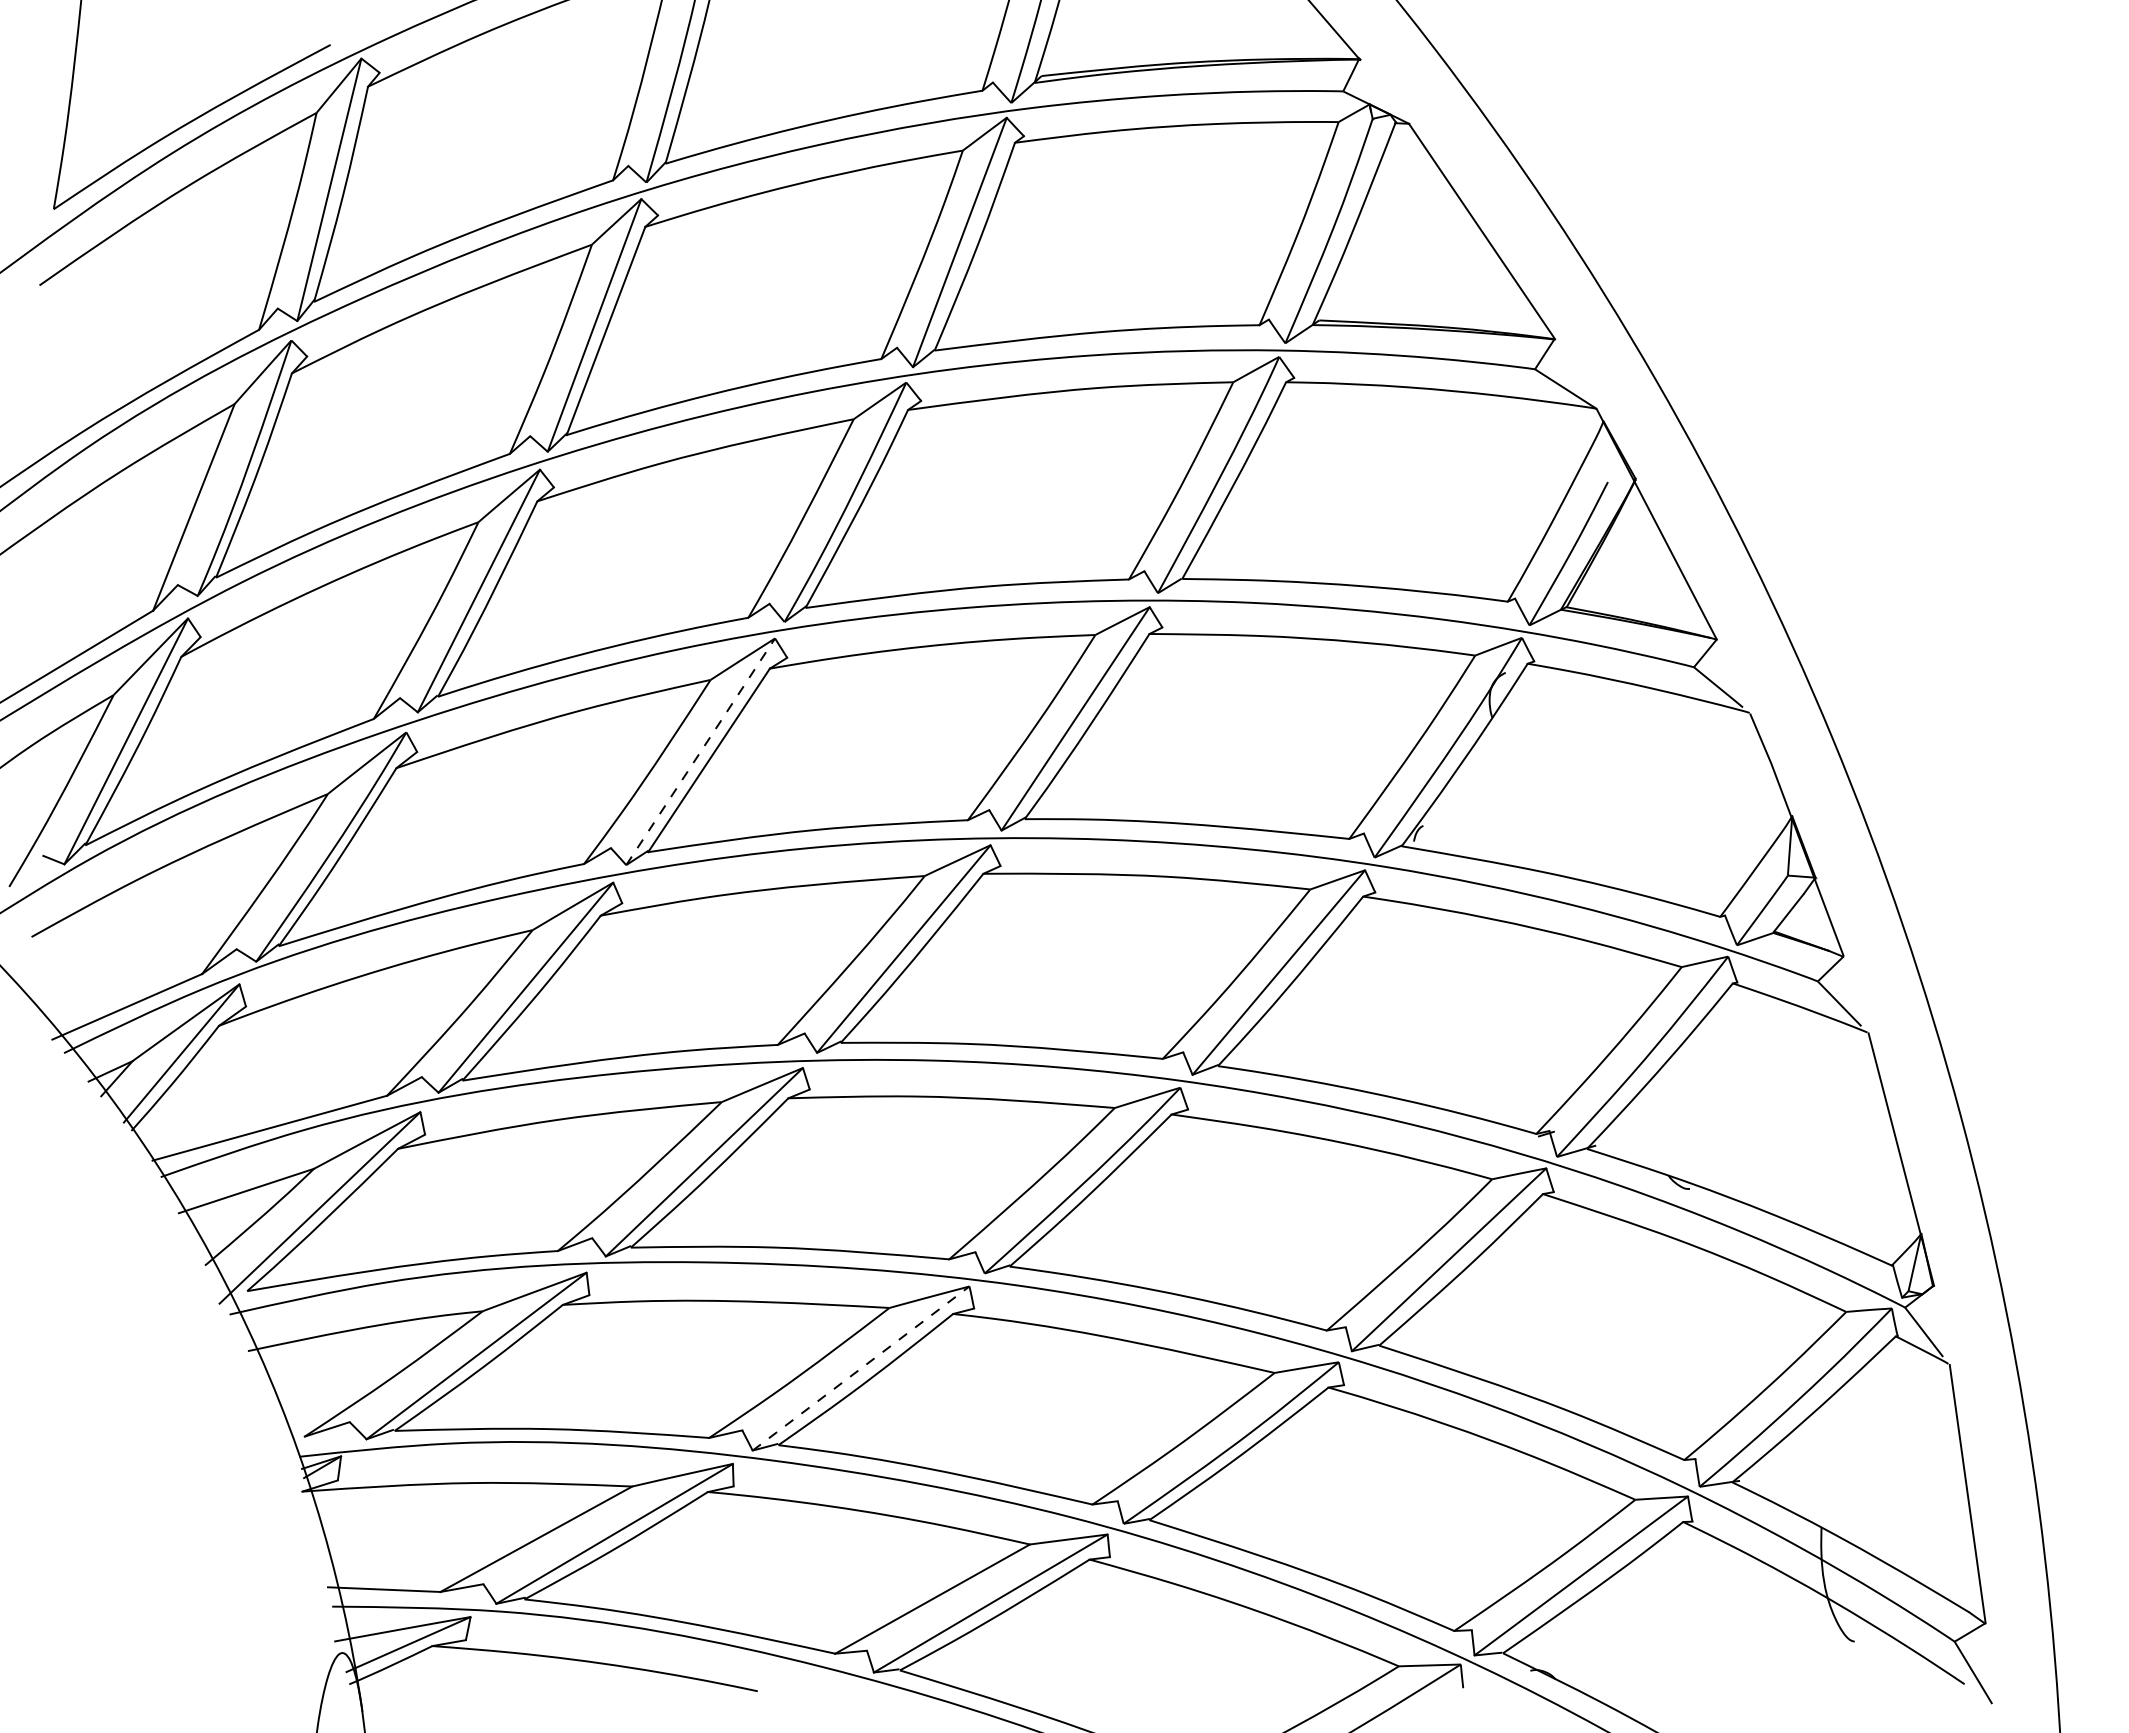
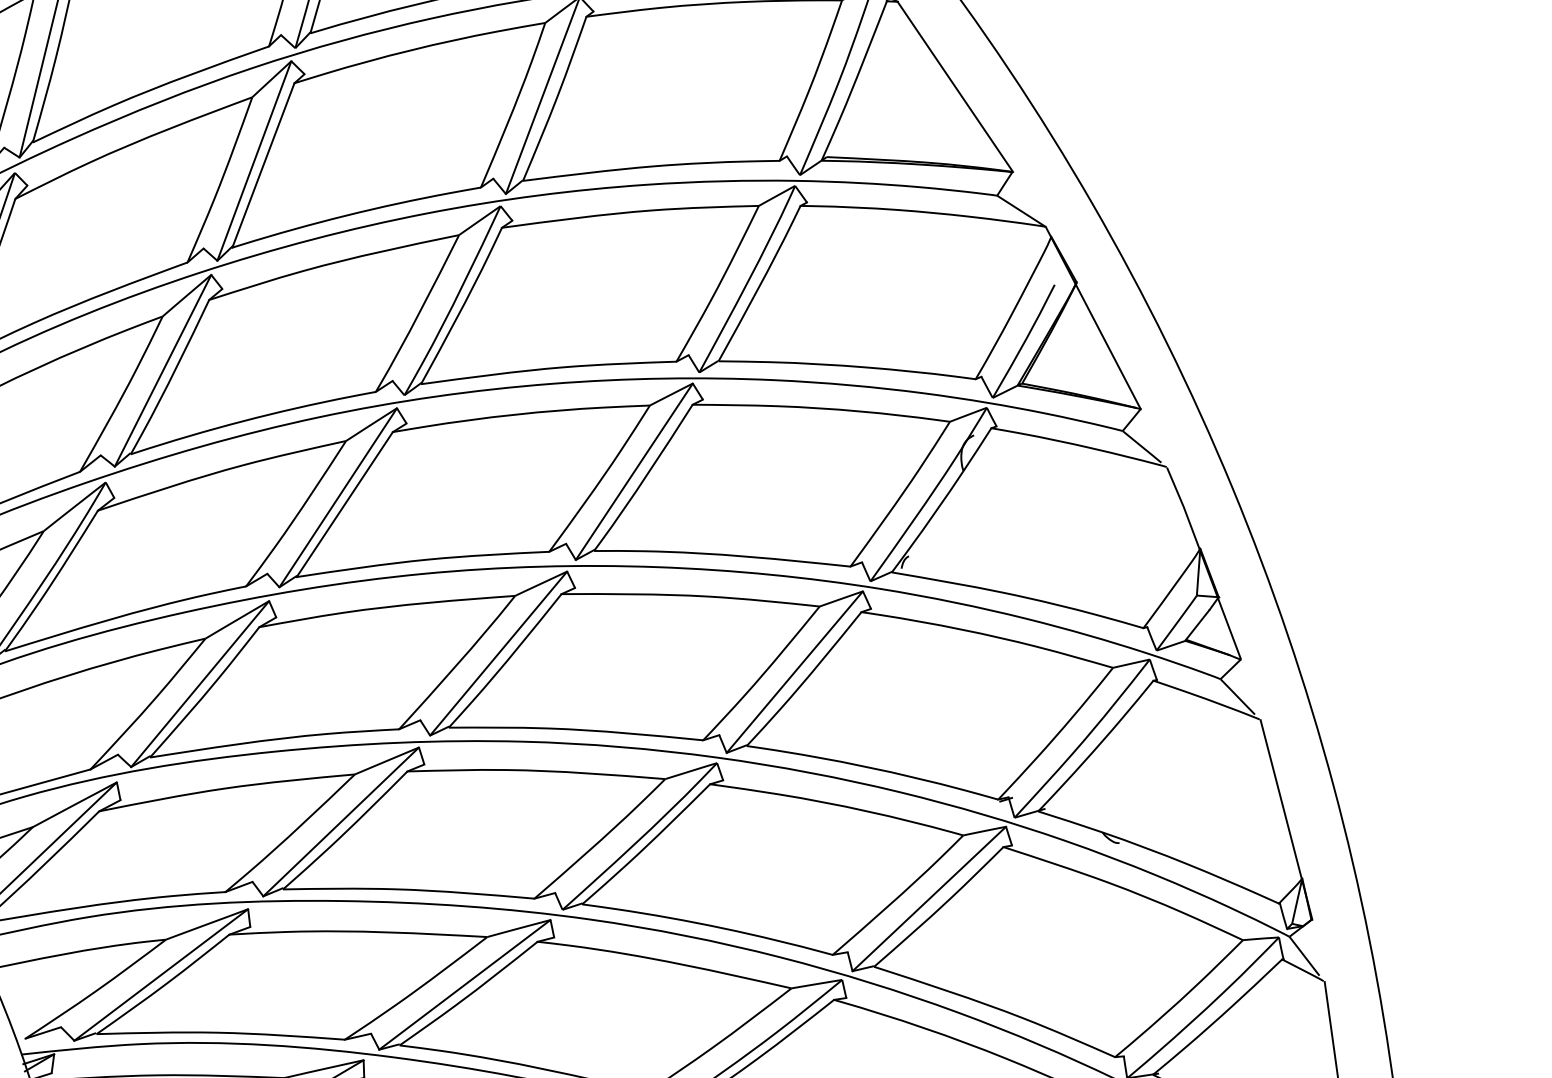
line: (700, 751) -> (338, 497), dashed -> solid
line: (861, 1368) -> (465, 984), dashed -> solid

